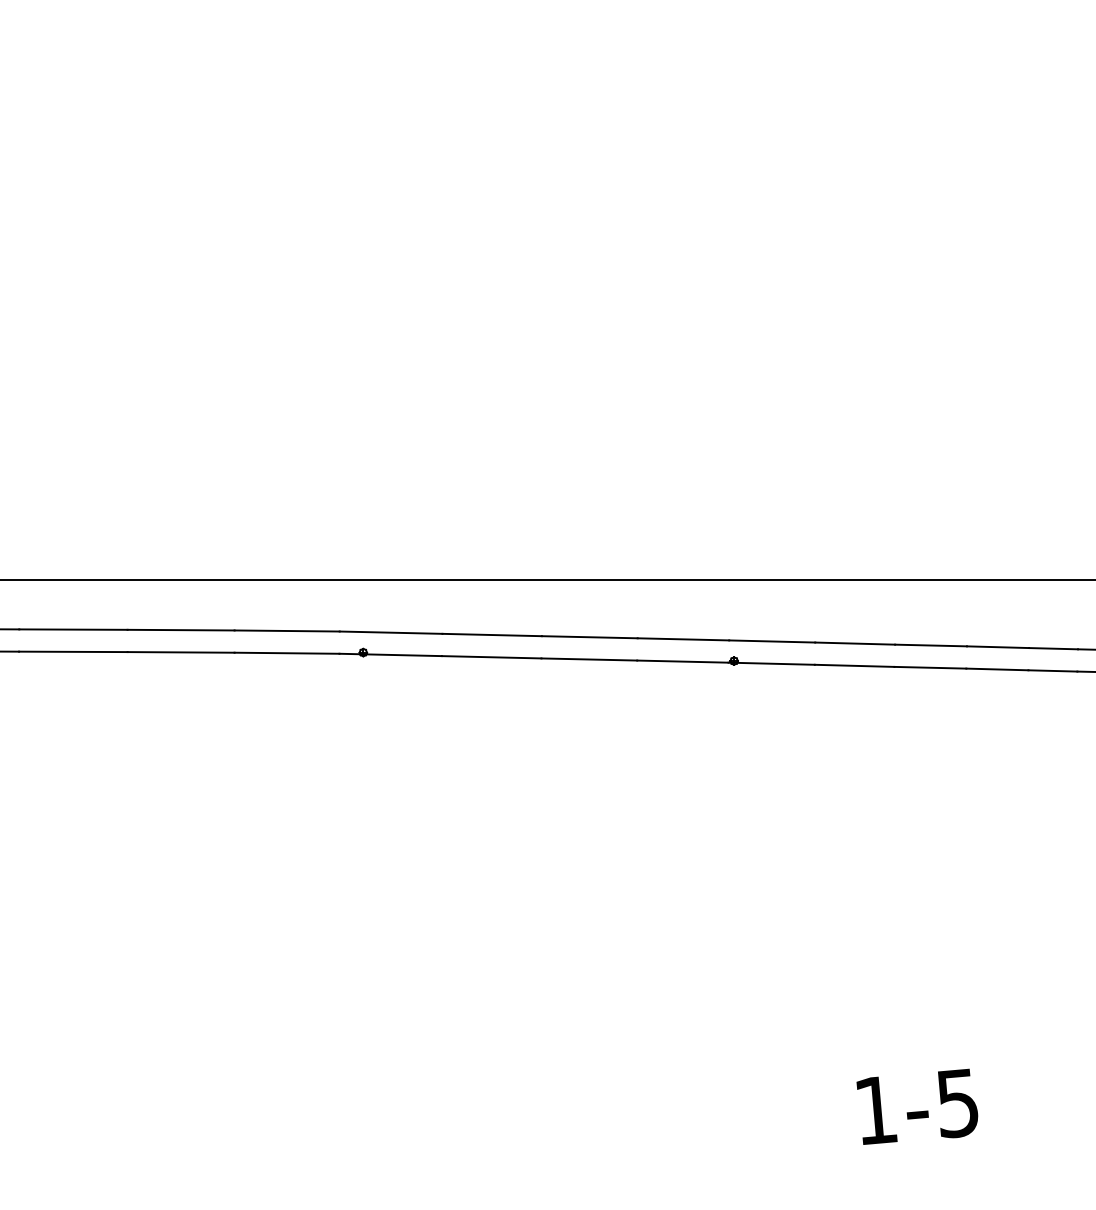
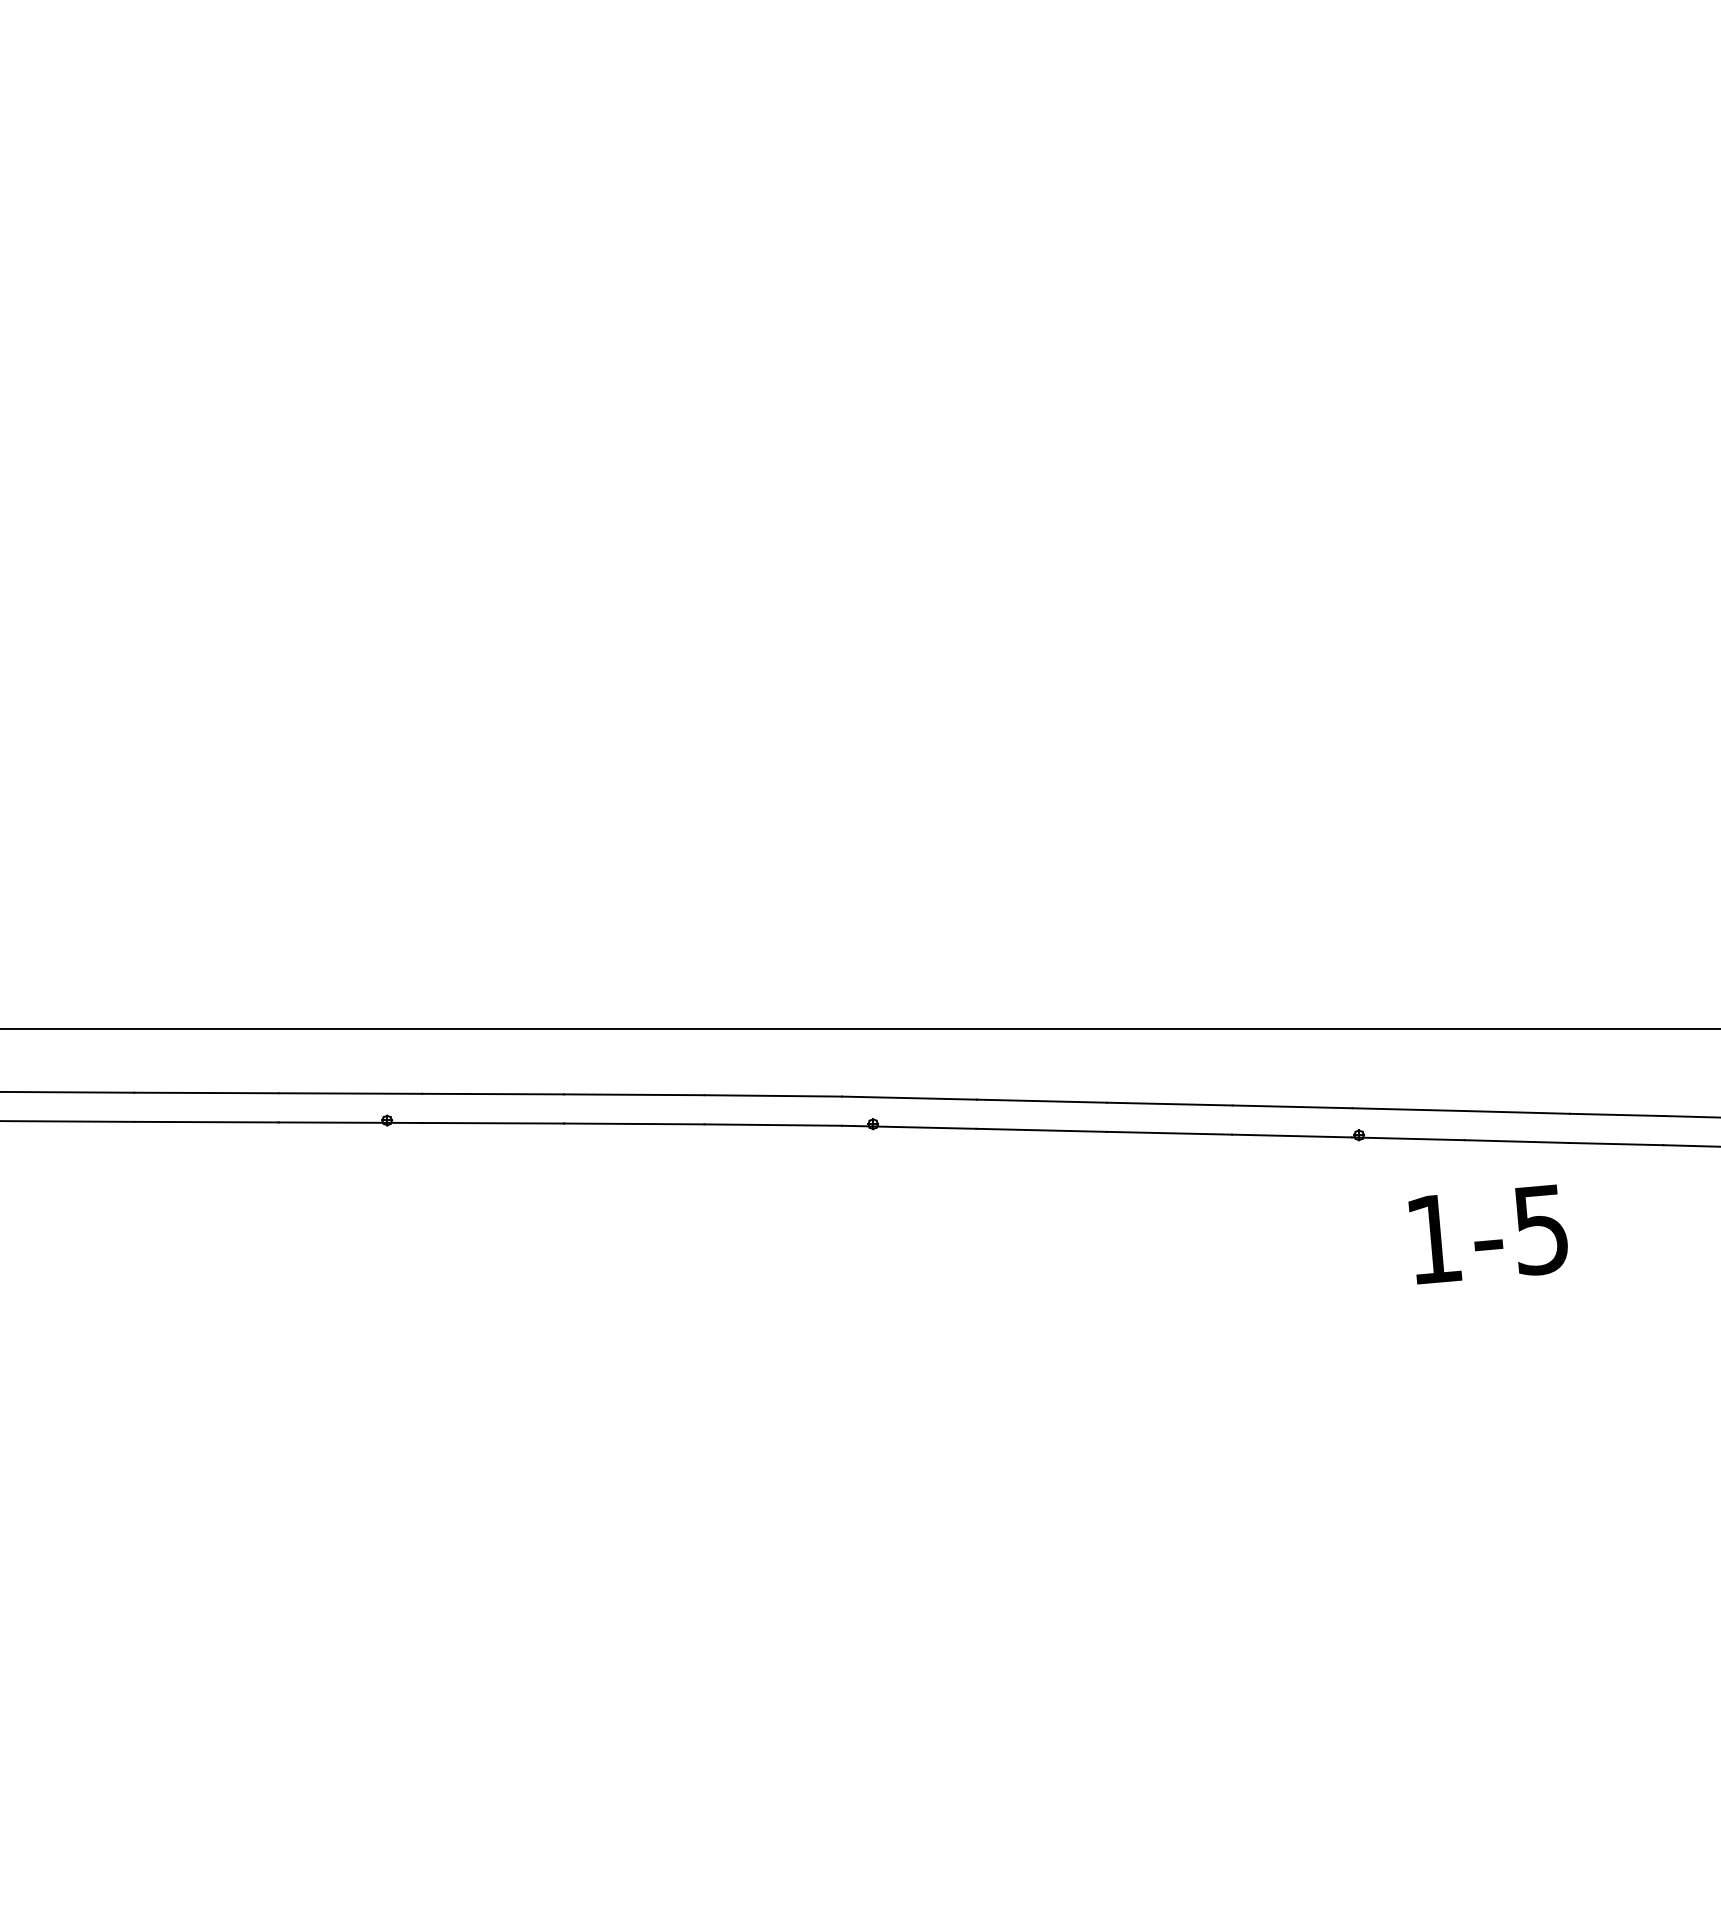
text: (916, 1106) -> (1487, 1234), moved

